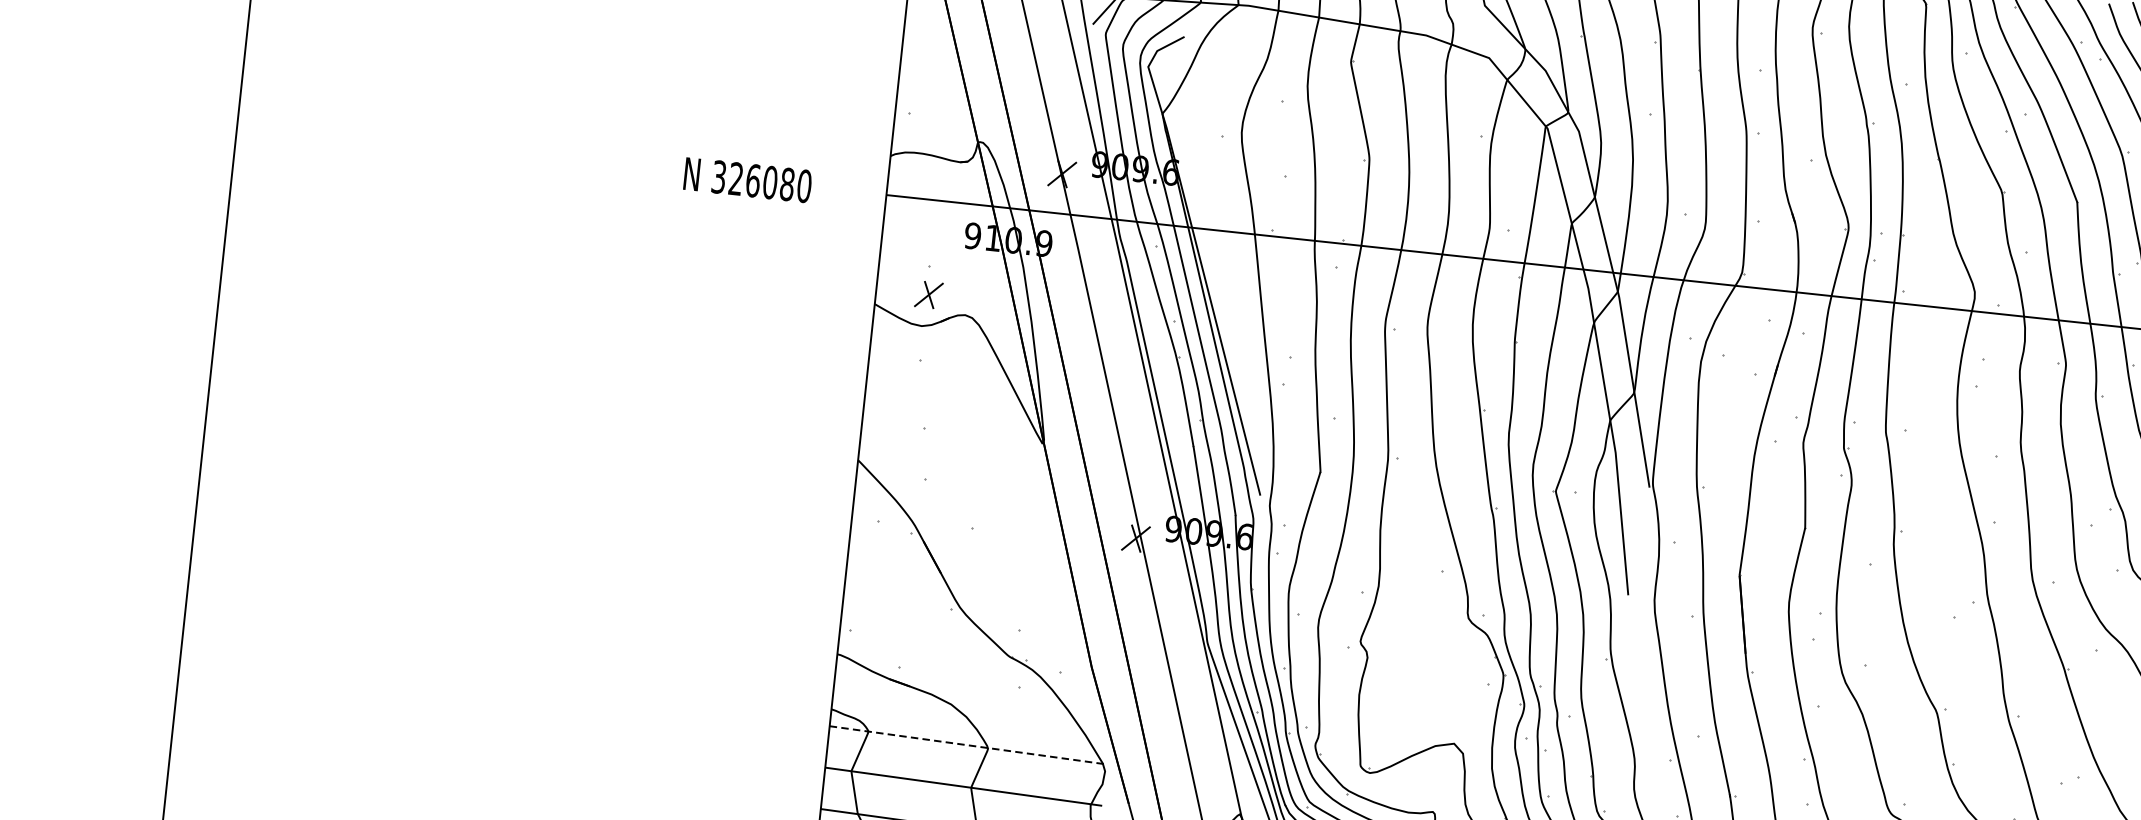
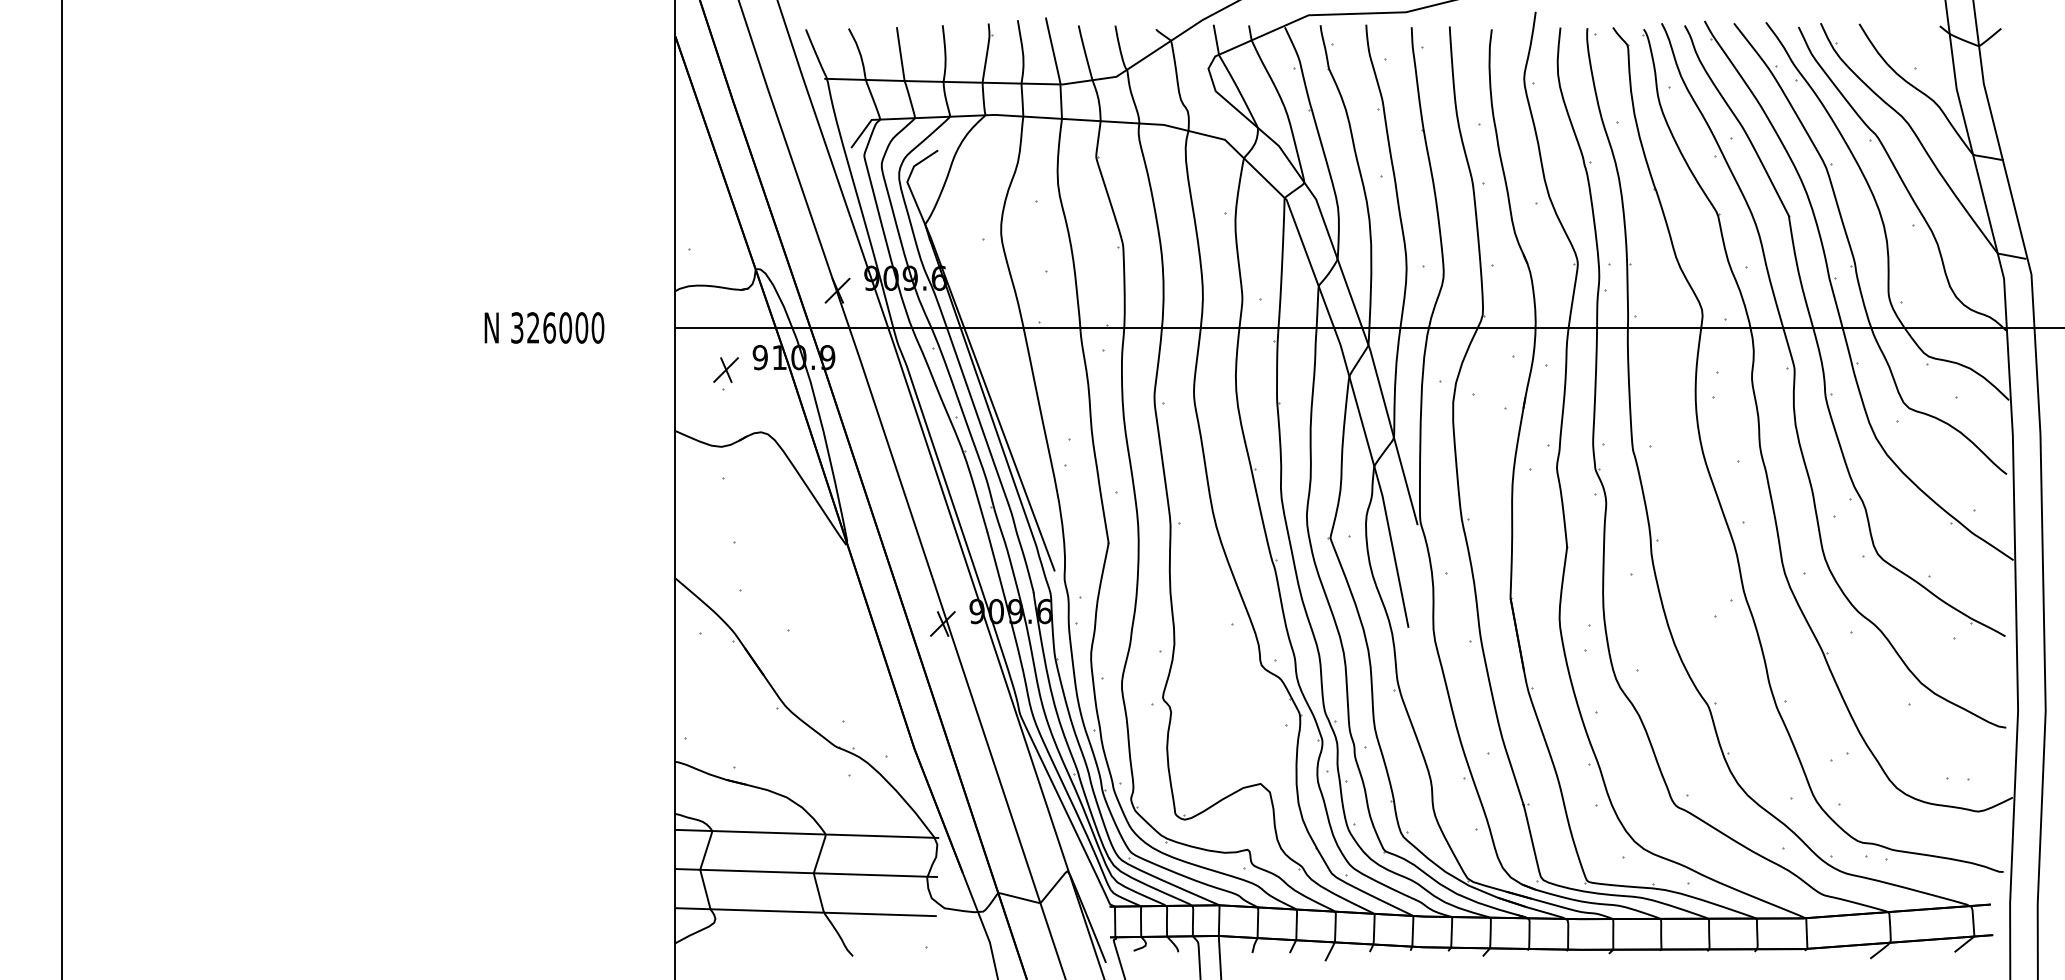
text: (787, 183) -> (581, 327), 326080 -> 326000
part: (928, 294) -> (725, 369), moved
line: (969, 744) -> (807, 833), dashed -> solid

